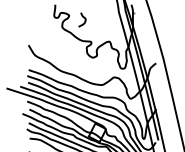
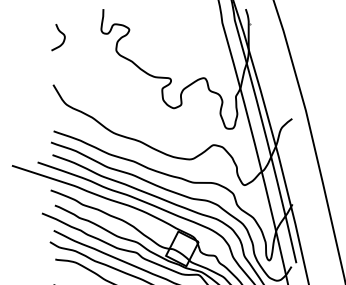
curve: (83, 18) -> (60, 34), moved

